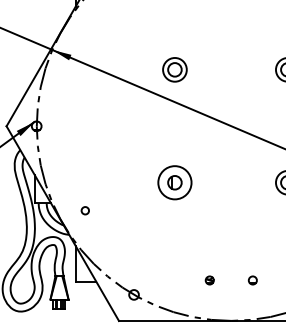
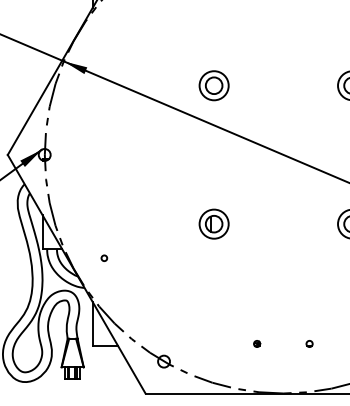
circle: (174, 182) -> (213, 223), size x0.71
circle: (85, 209) -> (104, 257), size x0.62
part: (210, 280) -> (257, 343), size x0.62
part: (252, 280) -> (309, 343), size x0.62

